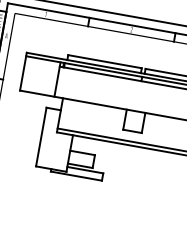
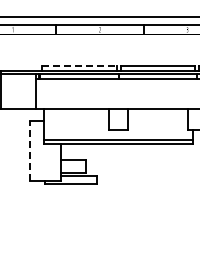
line: (105, 61) -> (79, 65), solid -> dashed
line: (40, 137) -> (29, 151), solid -> dashed

